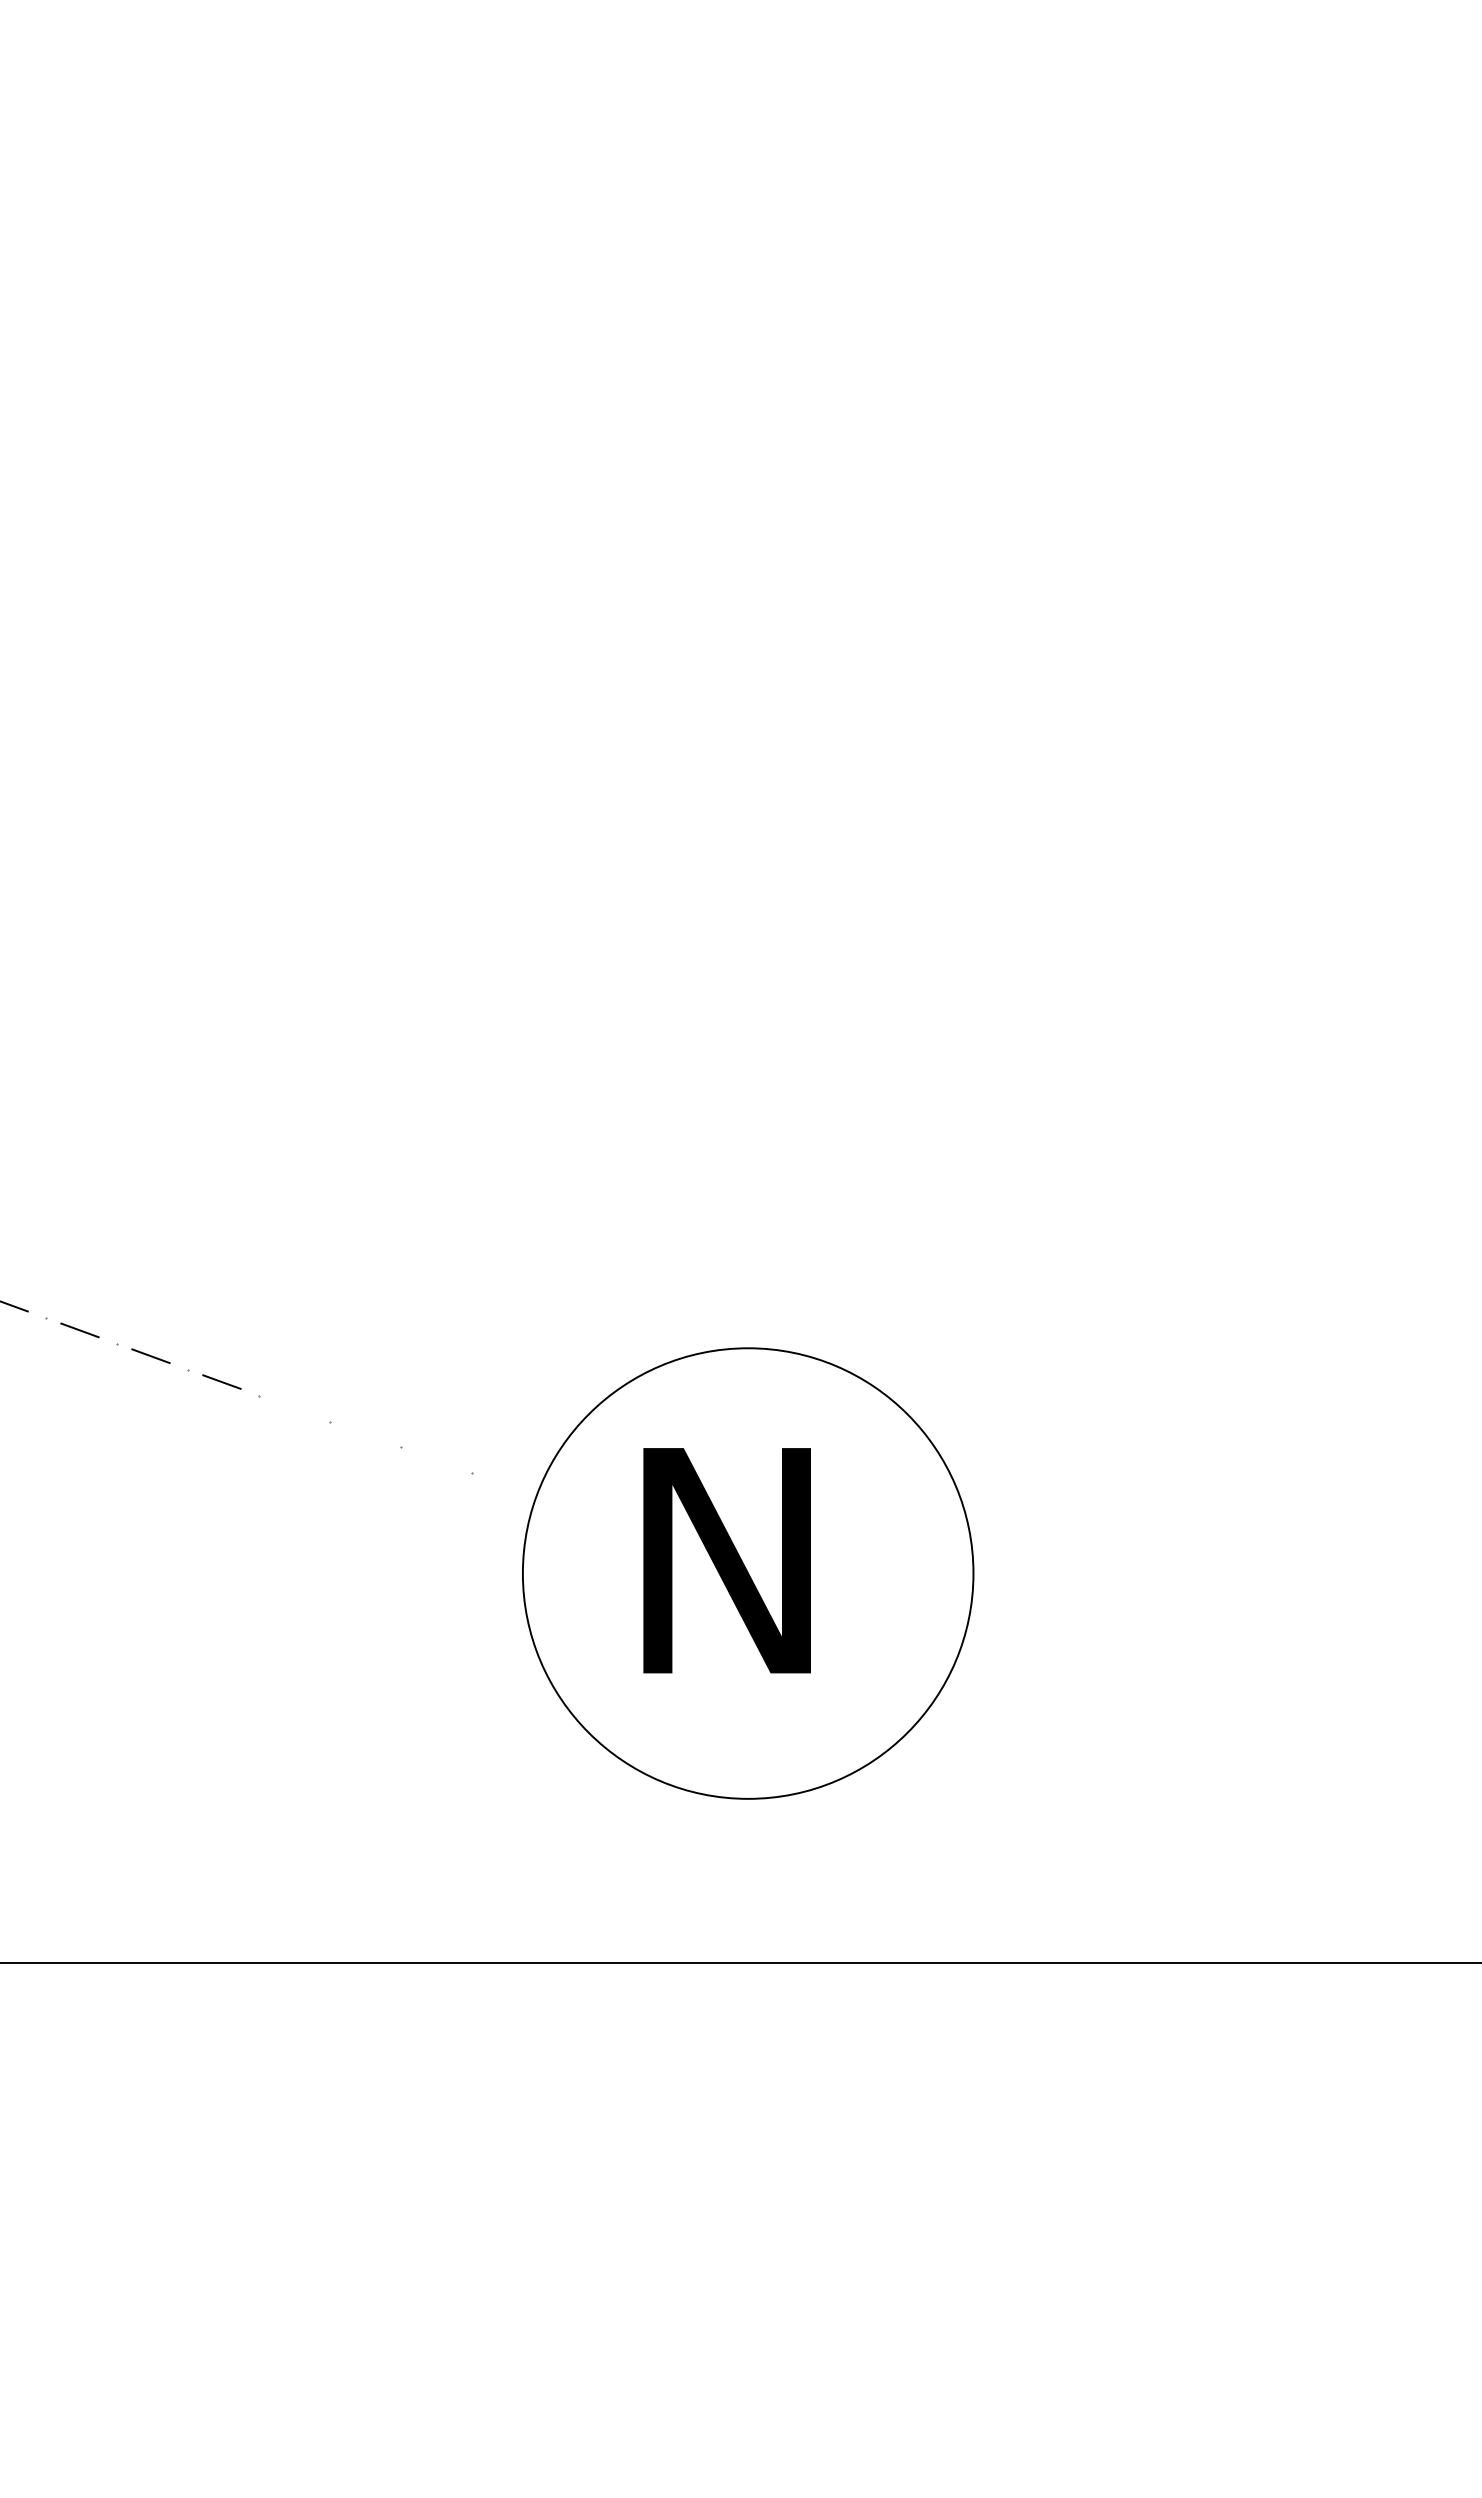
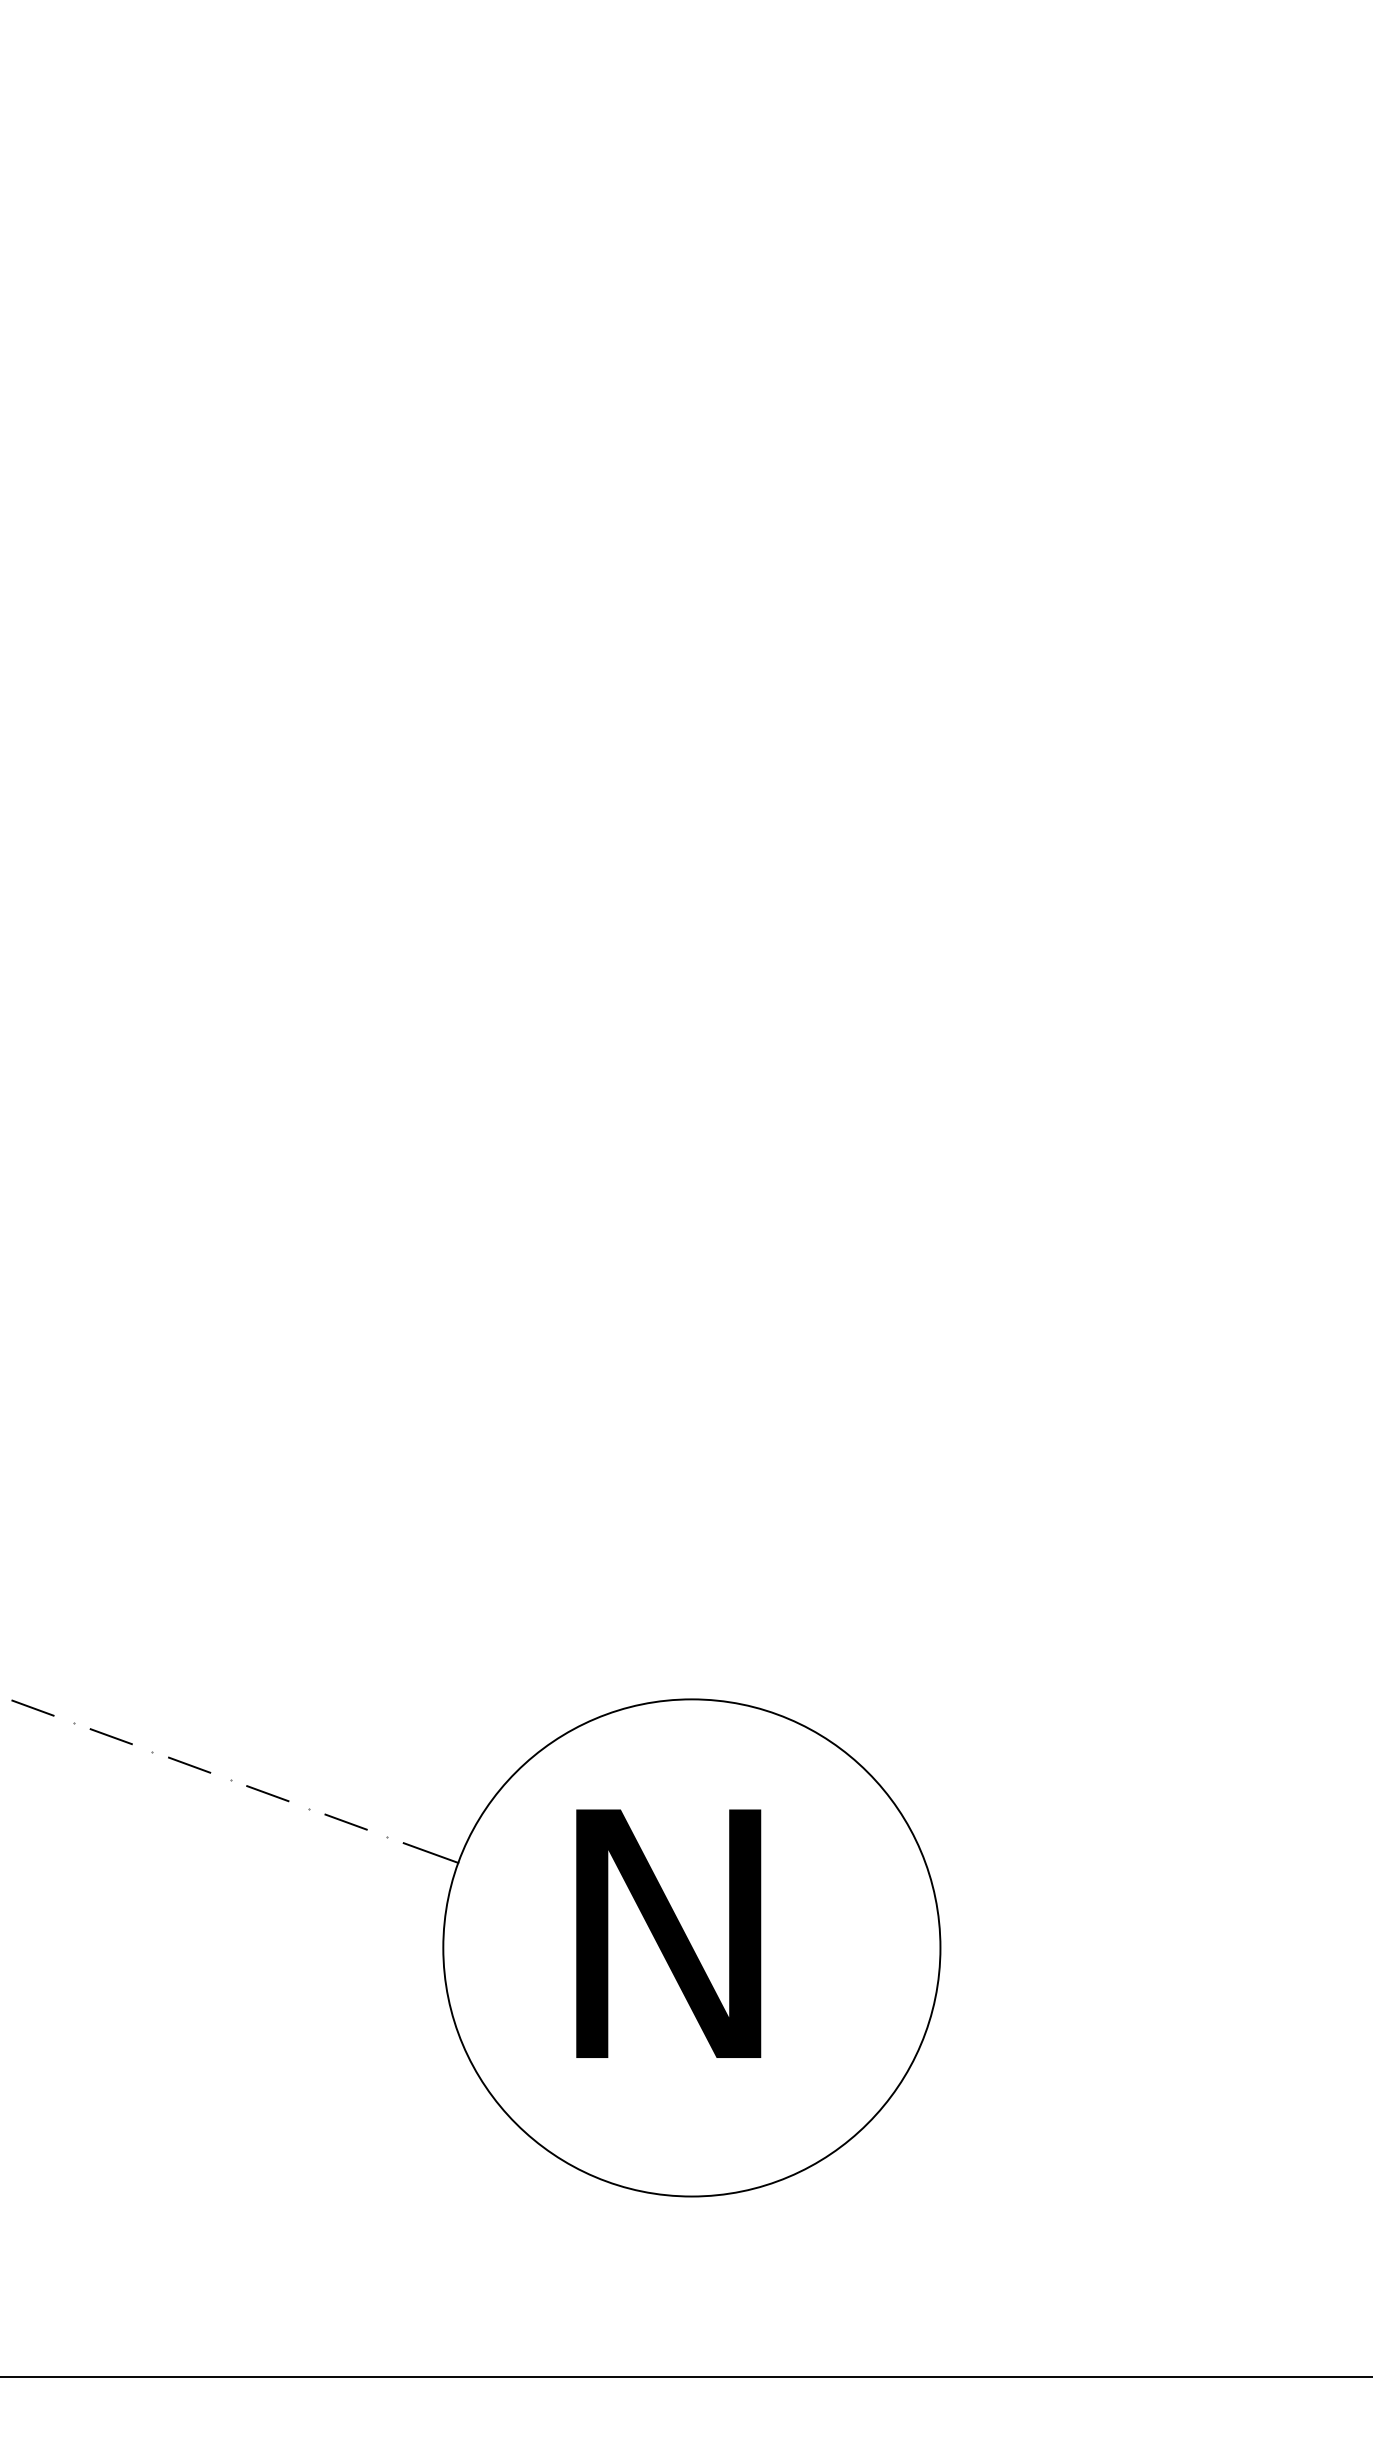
line: (292, 1407) -> (189, 1764), added
line: (363, 1433) -> (267, 1793), added
line: (434, 1459) -> (345, 1822), added
line: (511, 1487) -> (430, 1852), added

